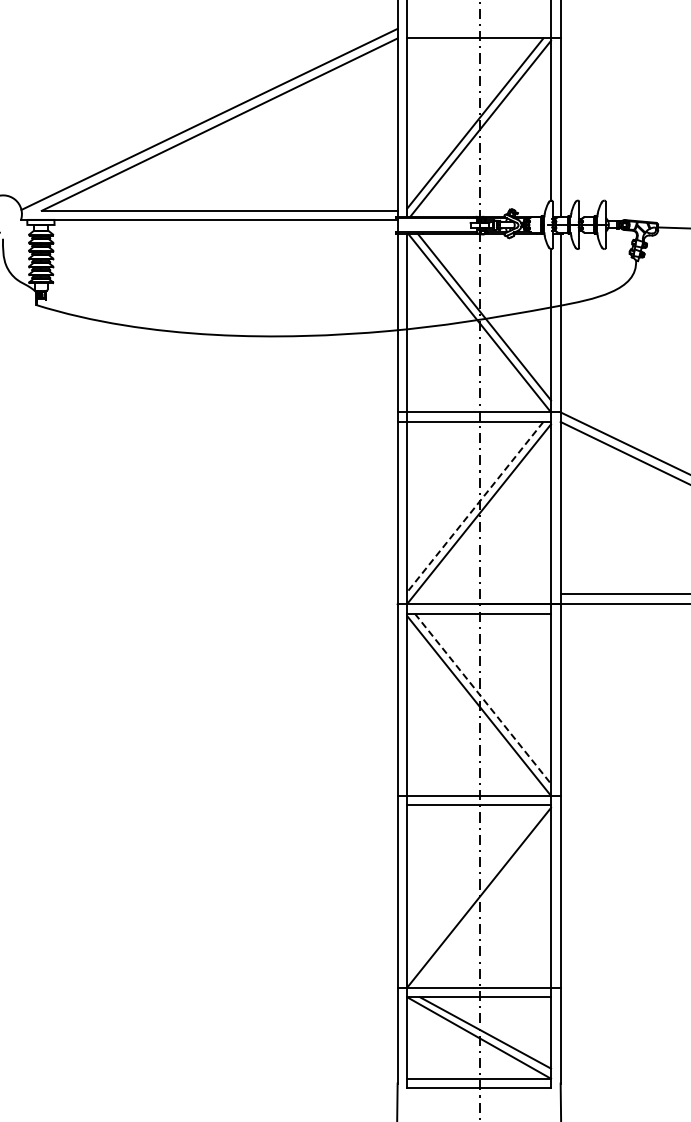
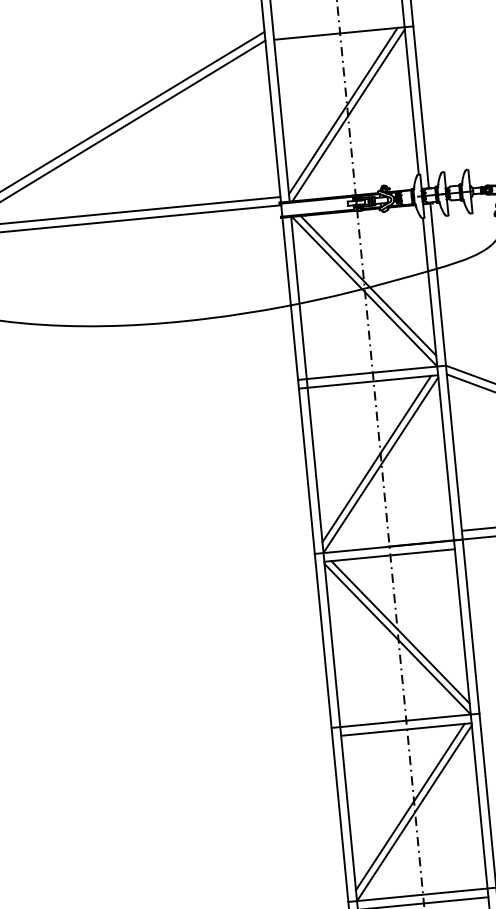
line: (475, 507) -> (377, 459), dashed -> solid
line: (482, 698) -> (400, 632), dashed -> solid
line: (475, 890) -> (410, 806), added

